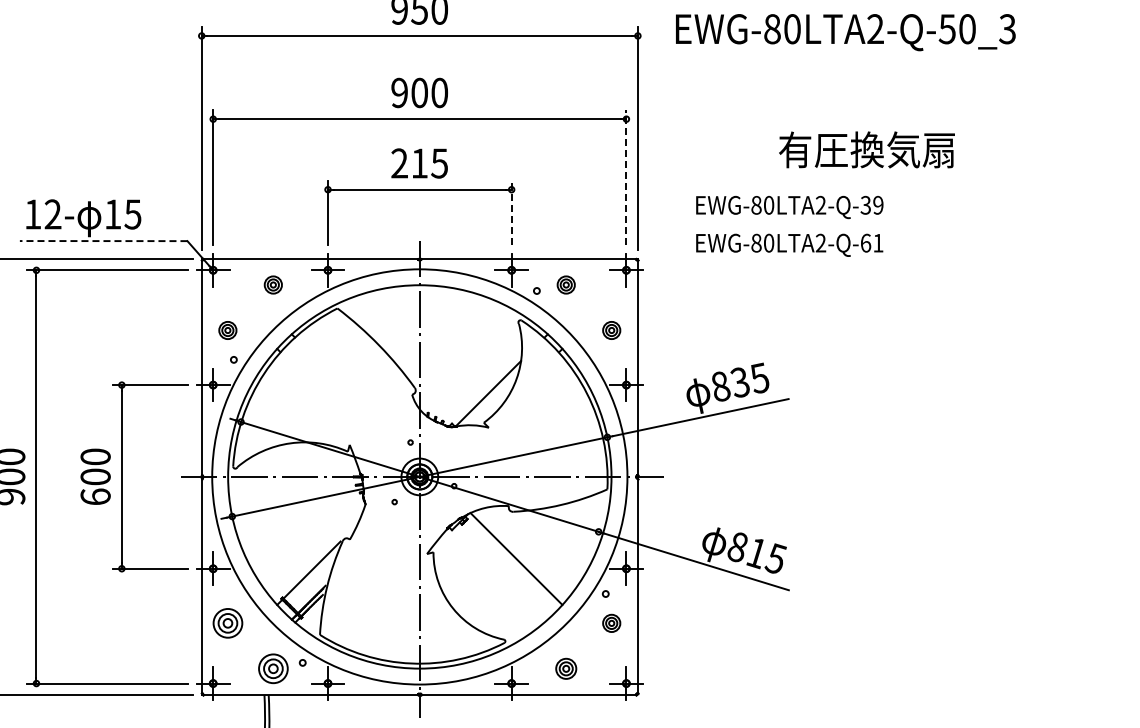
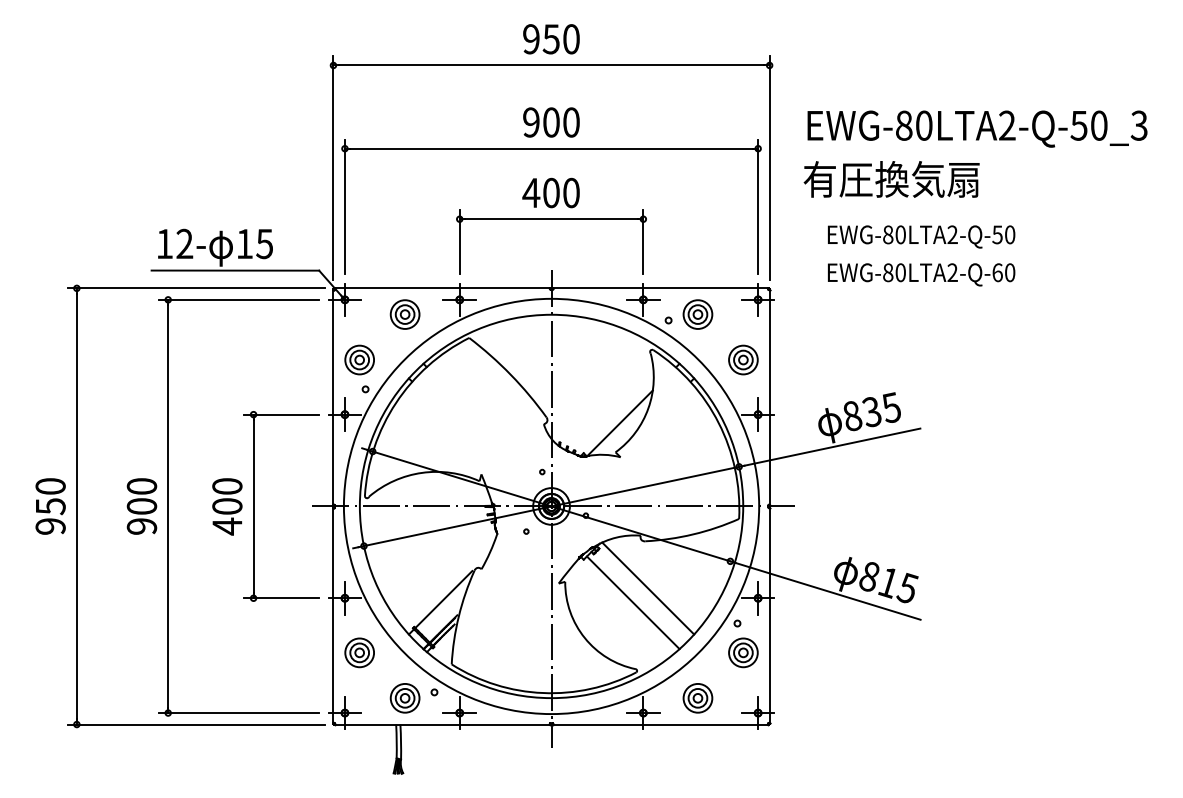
text: (845, 31) -> (977, 128), moved
text: (866, 149) -> (891, 179), moved
text: (418, 162) -> (550, 192), 215 -> 400
line: (626, 176) -> (758, 206), dashed -> solid
text: (871, 204) -> (1003, 234), EWG-80LTA2-Q-39 -> EWG-80LTA2-Q-50
line: (511, 211) -> (643, 241), dashed -> solid
line: (103, 240) -> (235, 270), dashed -> solid
text: (878, 242) -> (1010, 272), EWG-80LTA2-Q-61 -> EWG-80LTA2-Q-60
part: (272, 284) -> (404, 314), size x1.67
part: (565, 284) -> (697, 314), size x1.67
part: (227, 329) -> (359, 359), size x1.67
part: (611, 329) -> (743, 359), size x1.67
text: (95, 496) -> (227, 526), 600 -> 400
line: (500, 572) -> (632, 602), added
part: (611, 622) -> (743, 652), size x1.67
part: (565, 668) -> (697, 698), size x1.43

